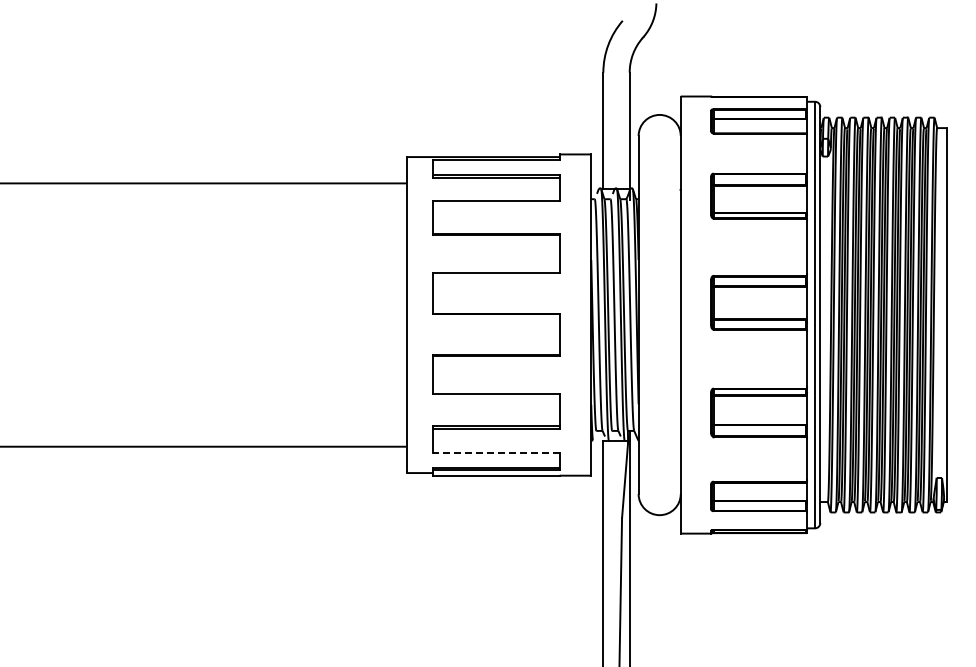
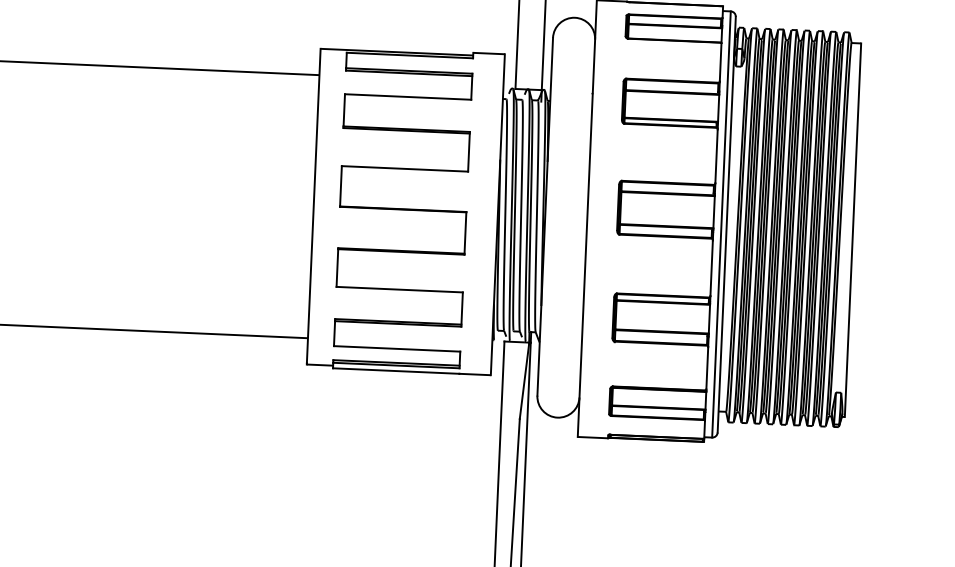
line: (495, 453) -> (396, 348), dashed -> solid

